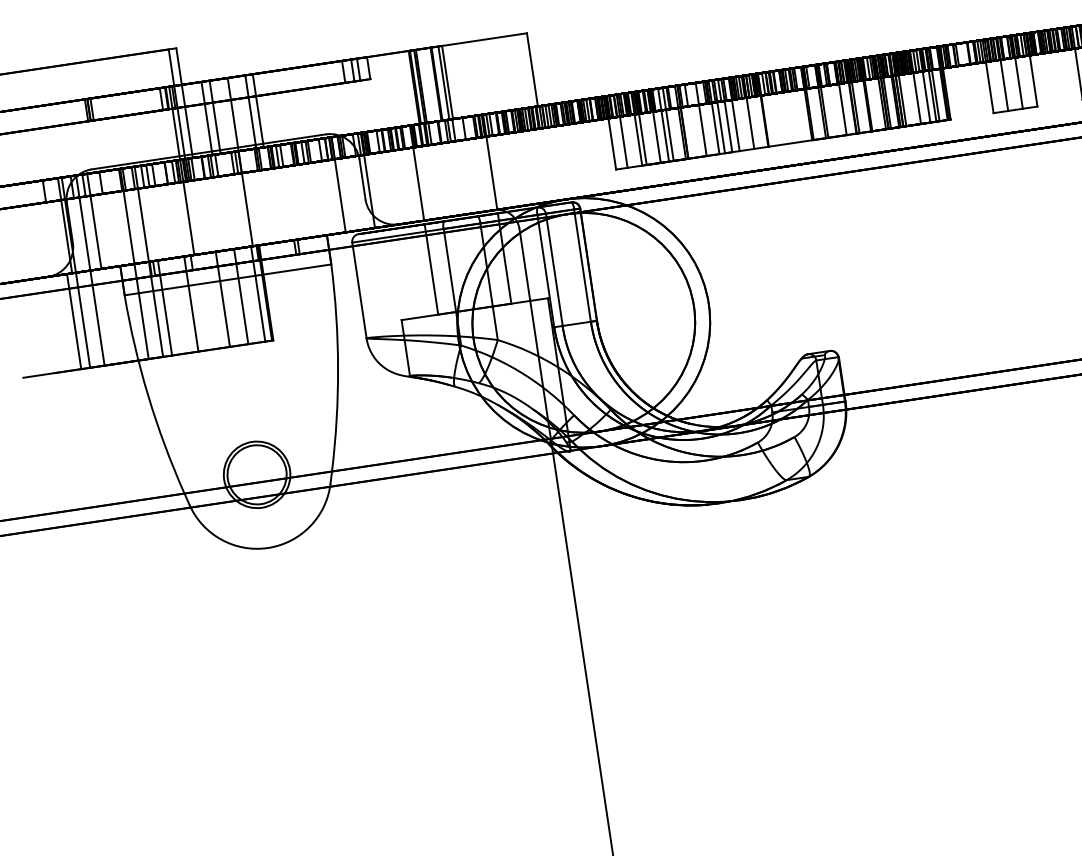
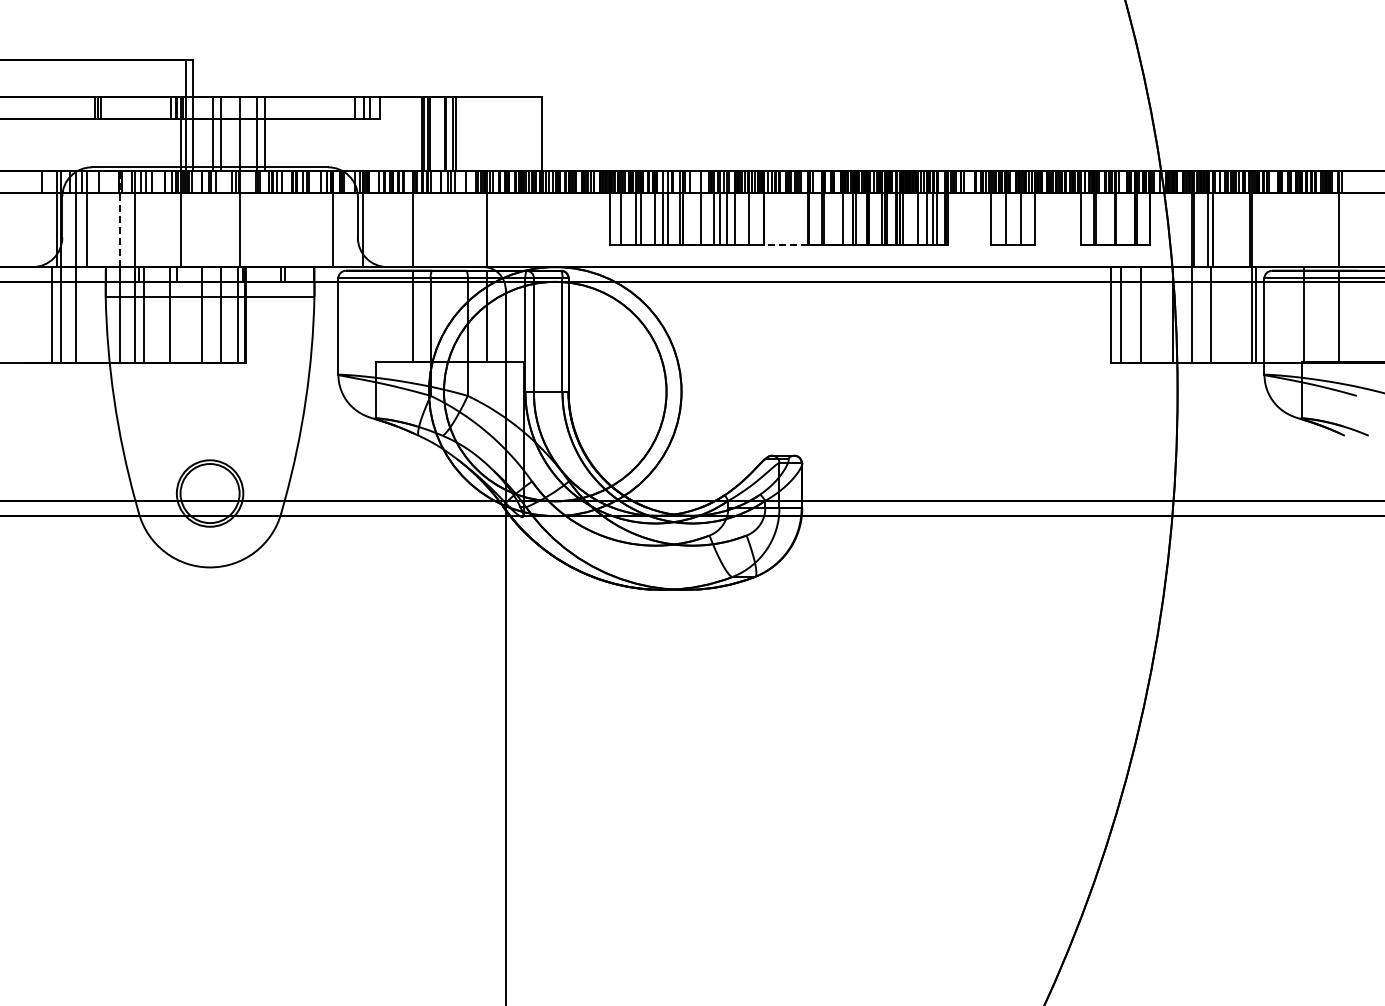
line: (789, 143) -> (785, 244), solid -> dashed
line: (127, 215) -> (120, 218), solid -> dashed

